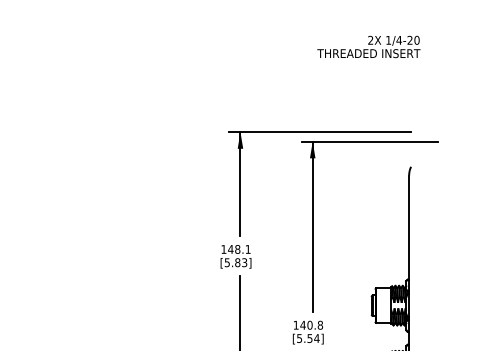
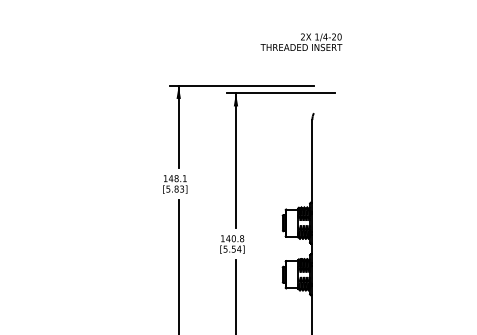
text: (368, 46) -> (301, 41), moved

